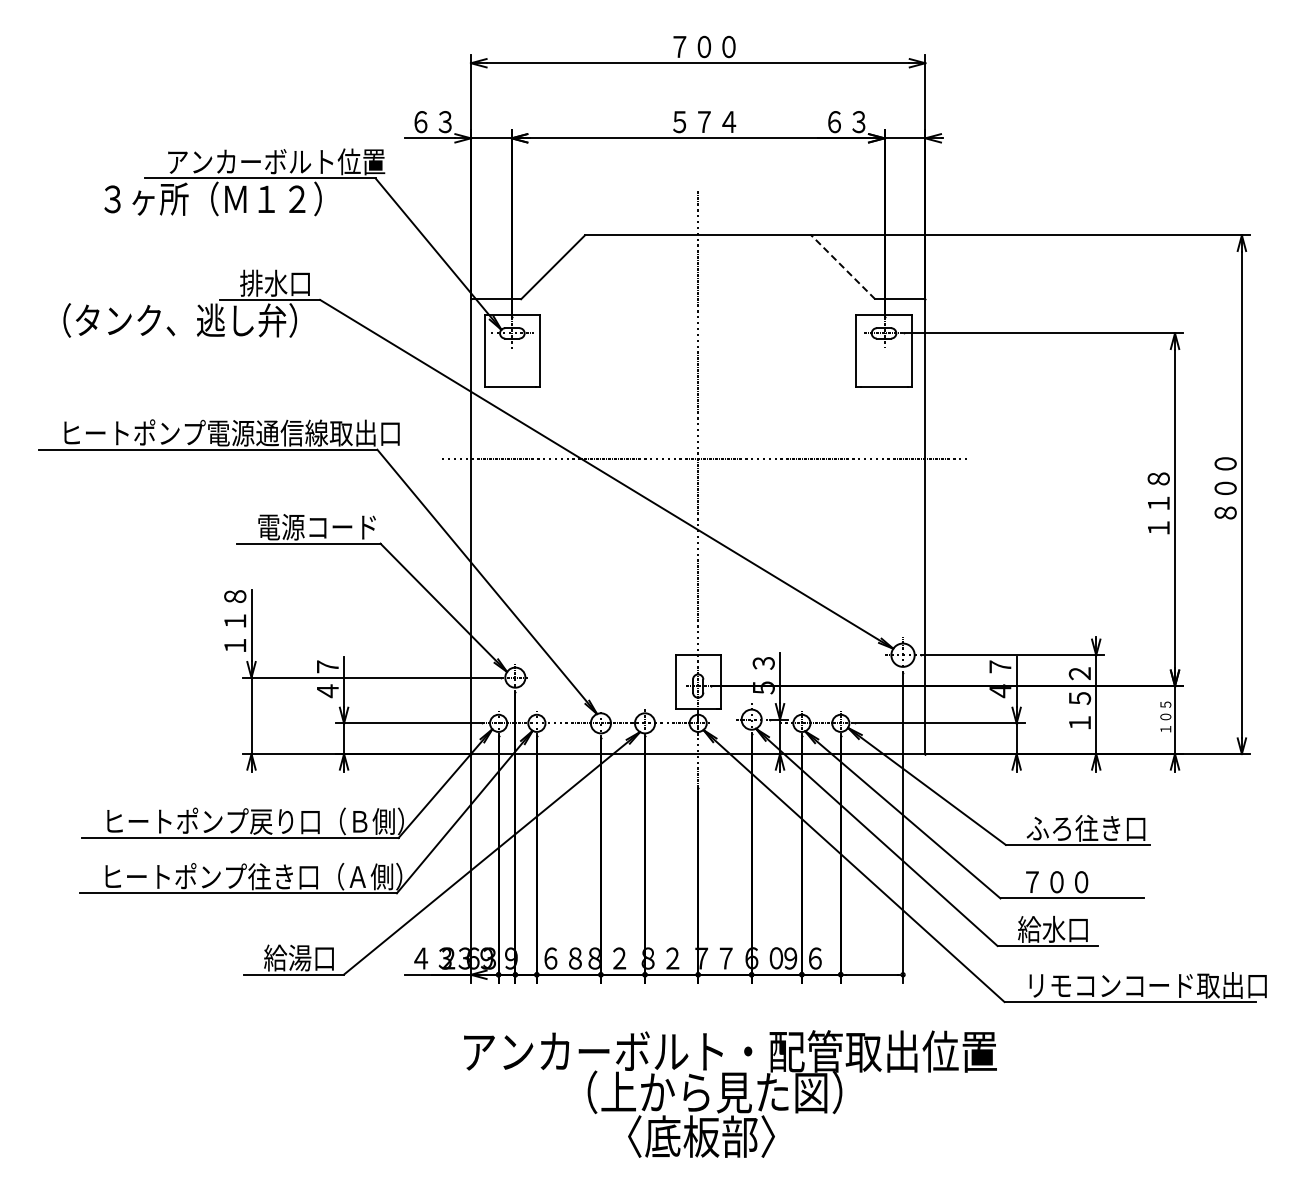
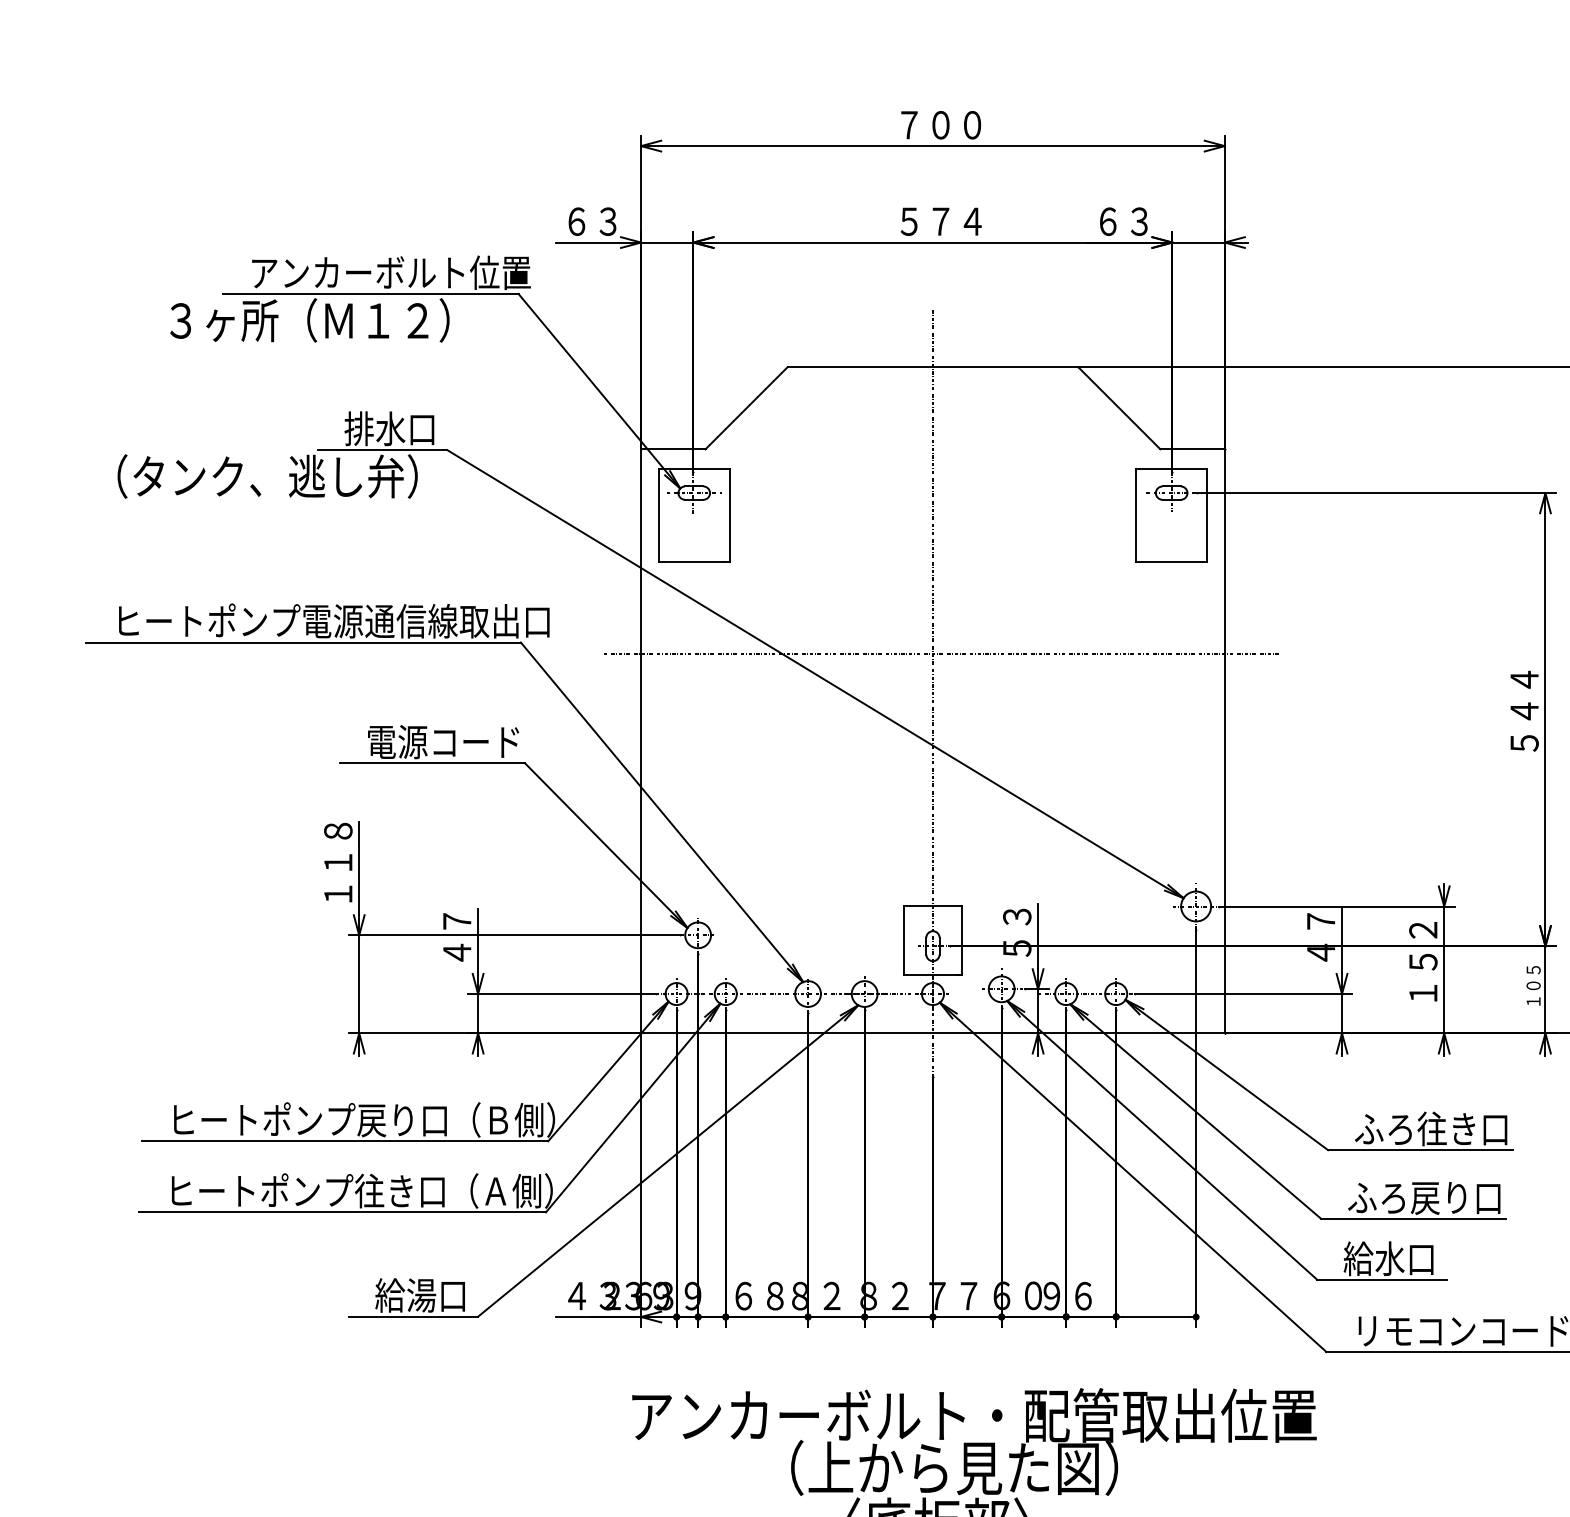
line: (842, 266) -> (1118, 407), dashed -> solid
text: (1158, 502) -> (1524, 710), １１８ -> ５４４
text: (1080, 882) -> (1424, 1198), ７００ -> ふろ戻り口

